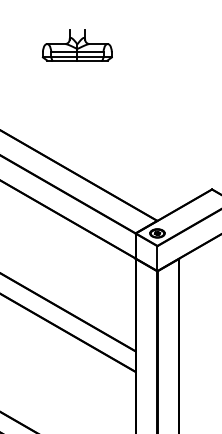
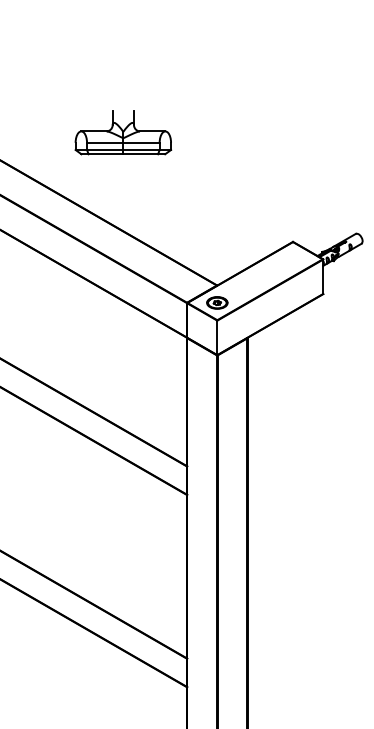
part: (77, 44) -> (123, 132), moved

